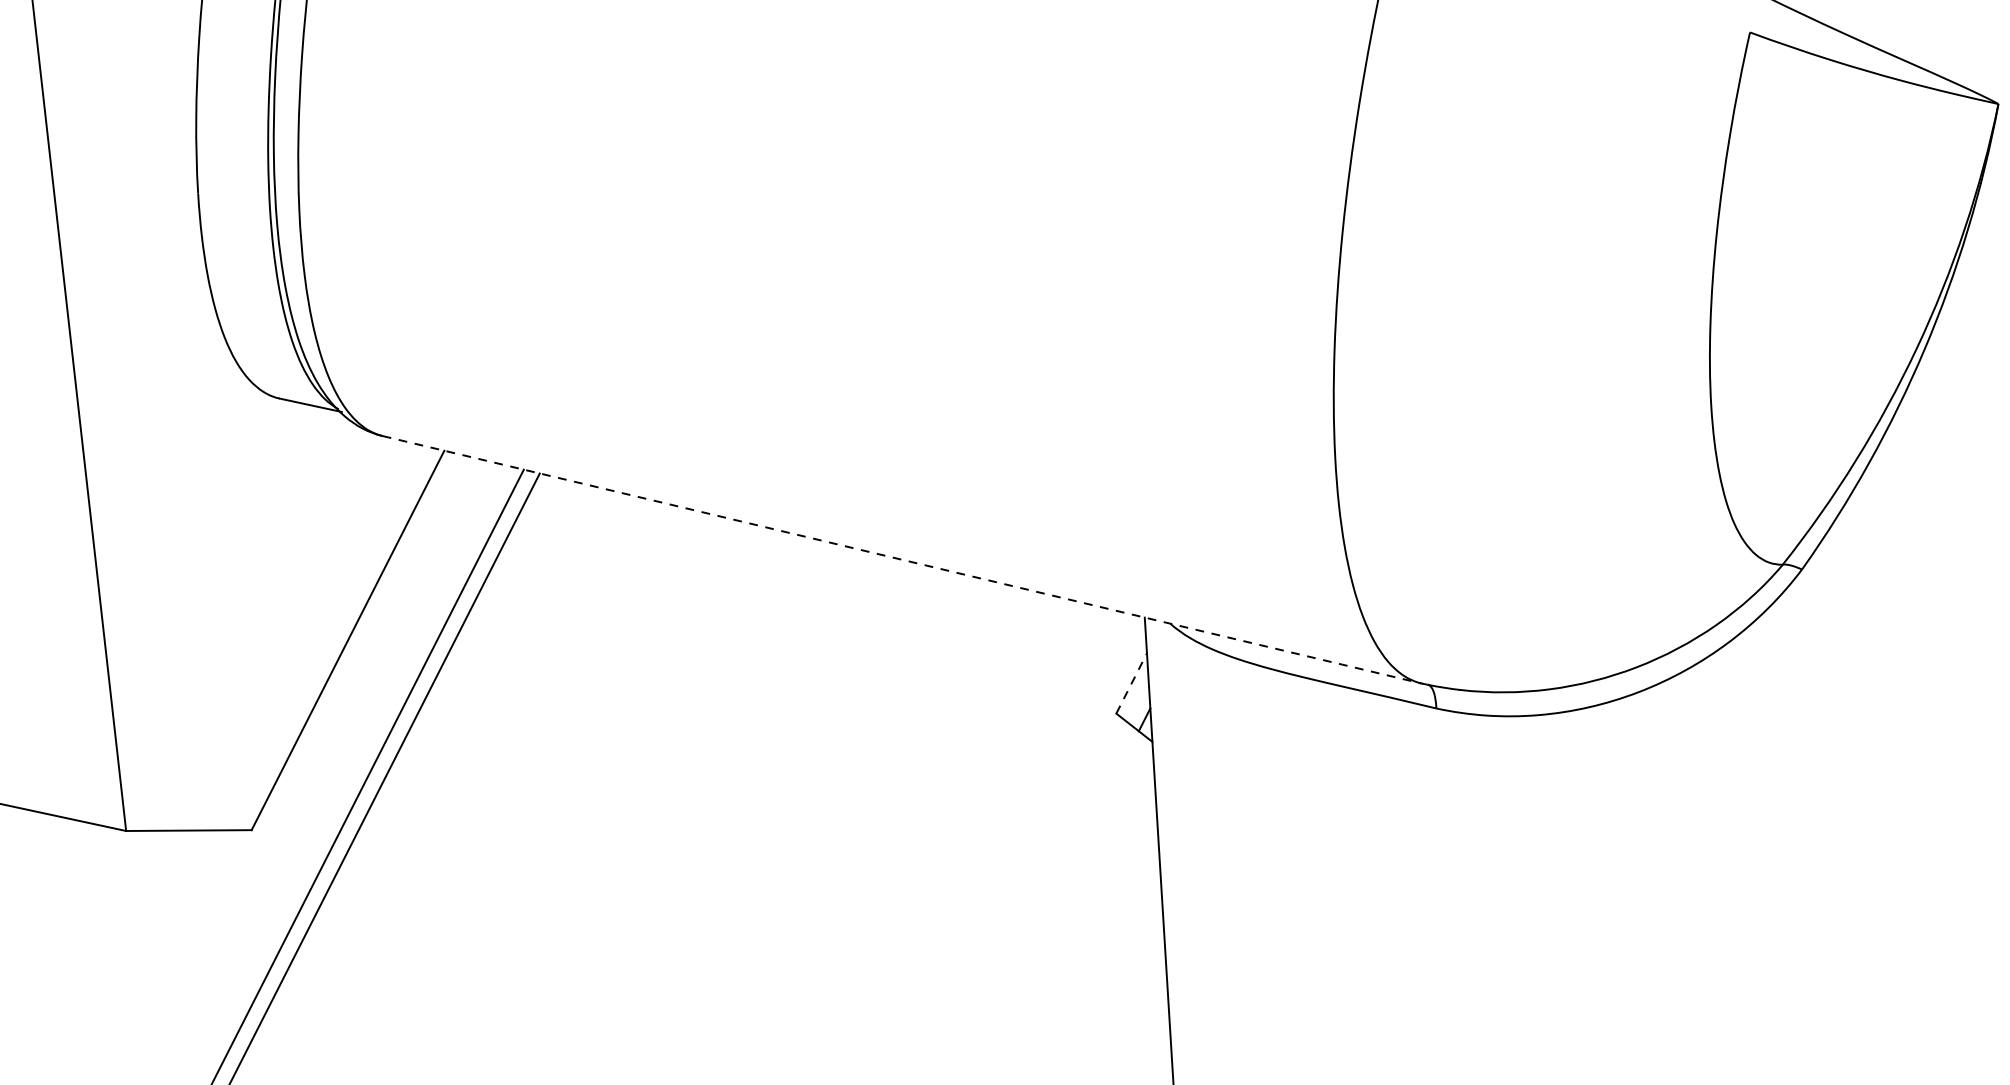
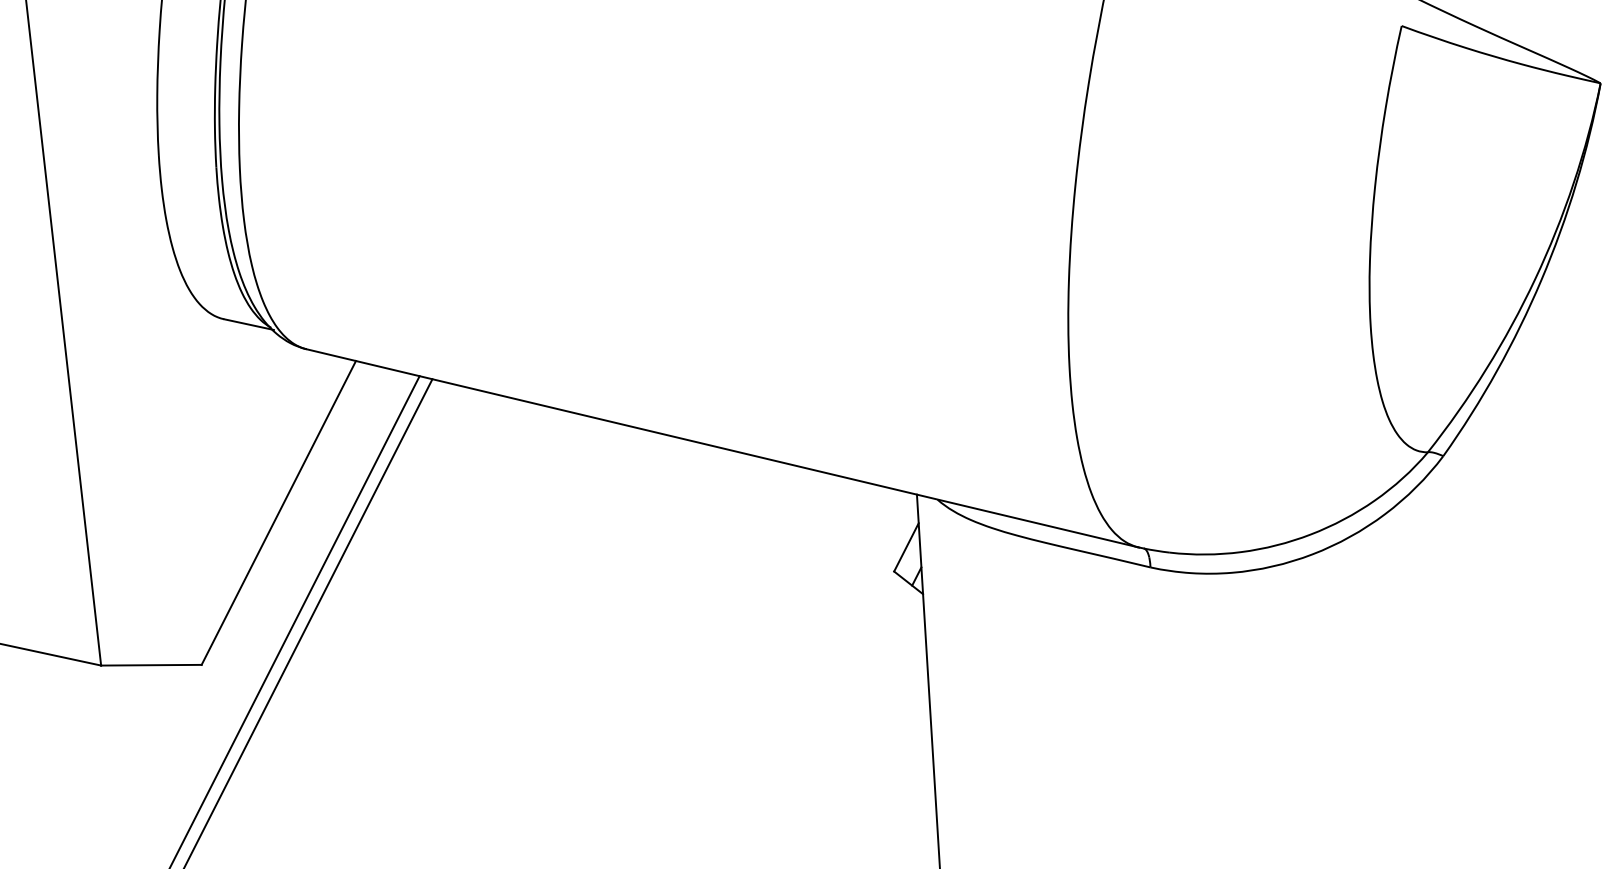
line: (901, 559) -> (722, 448), dashed -> solid
line: (1131, 682) -> (906, 546), dashed -> solid

